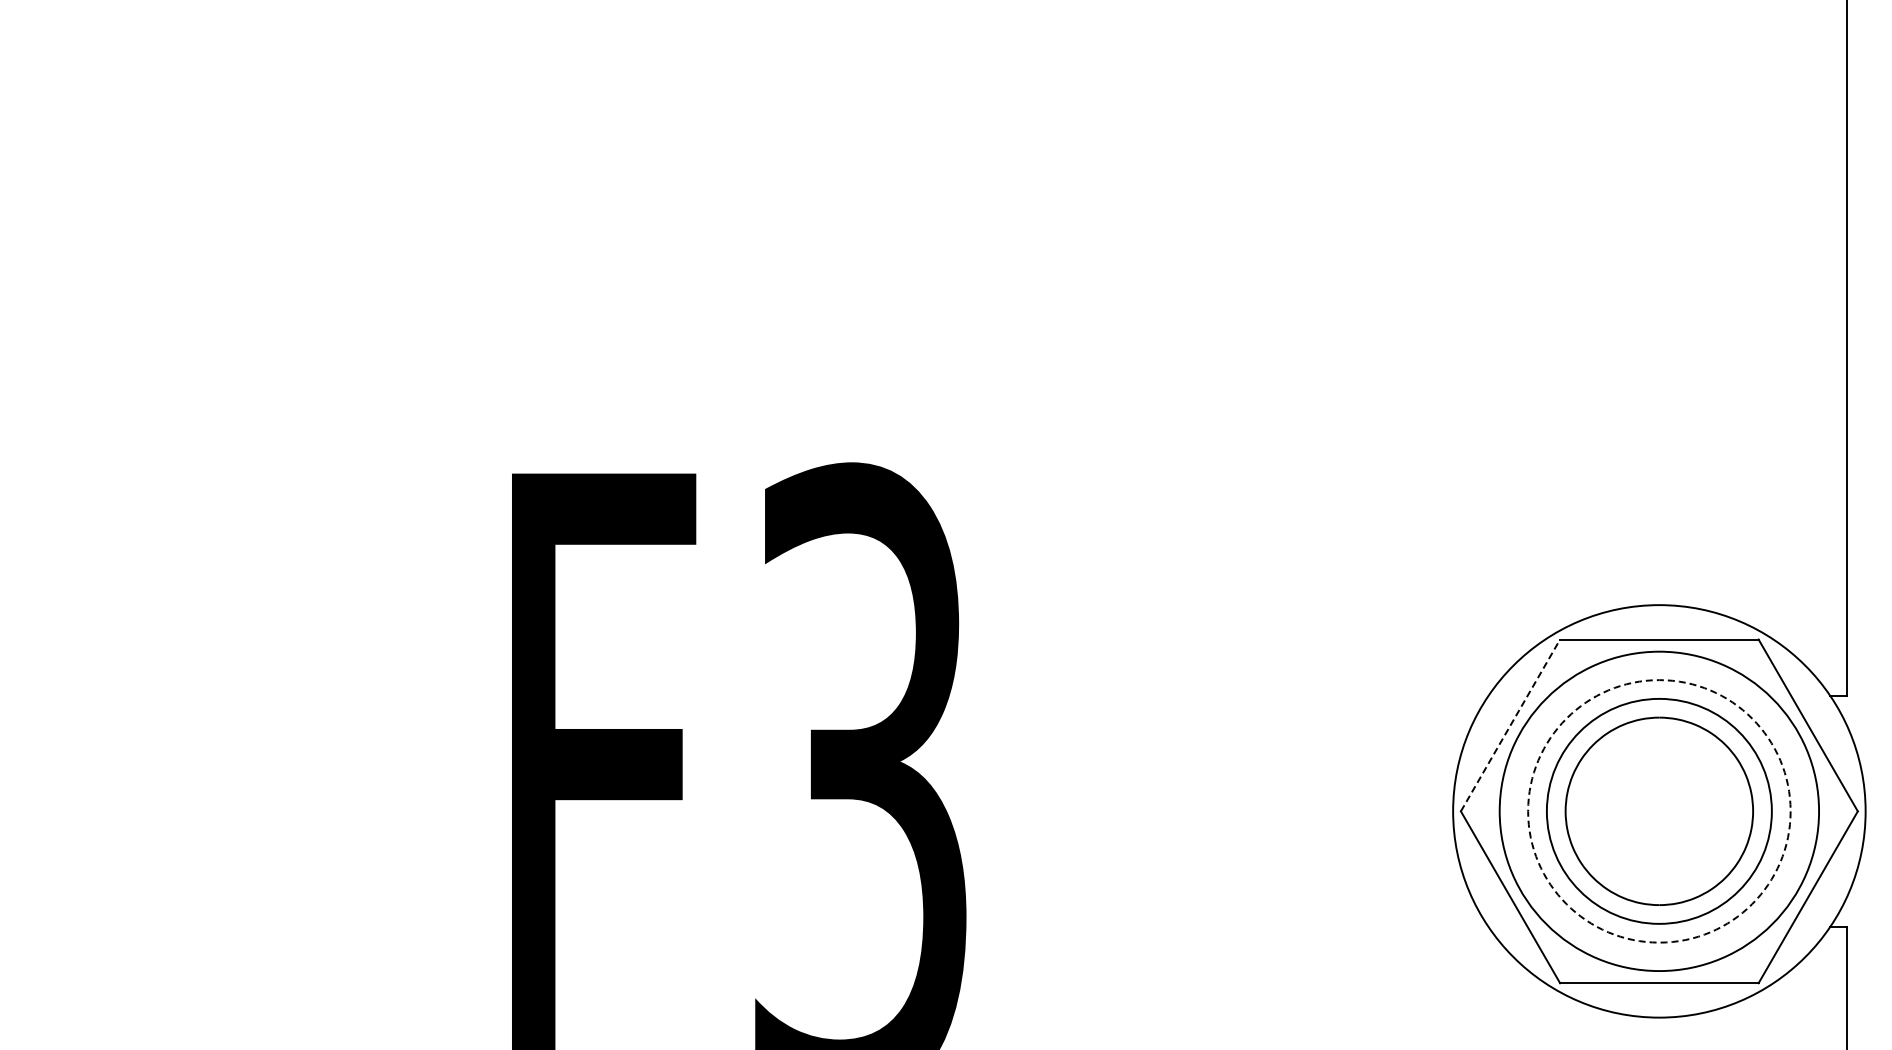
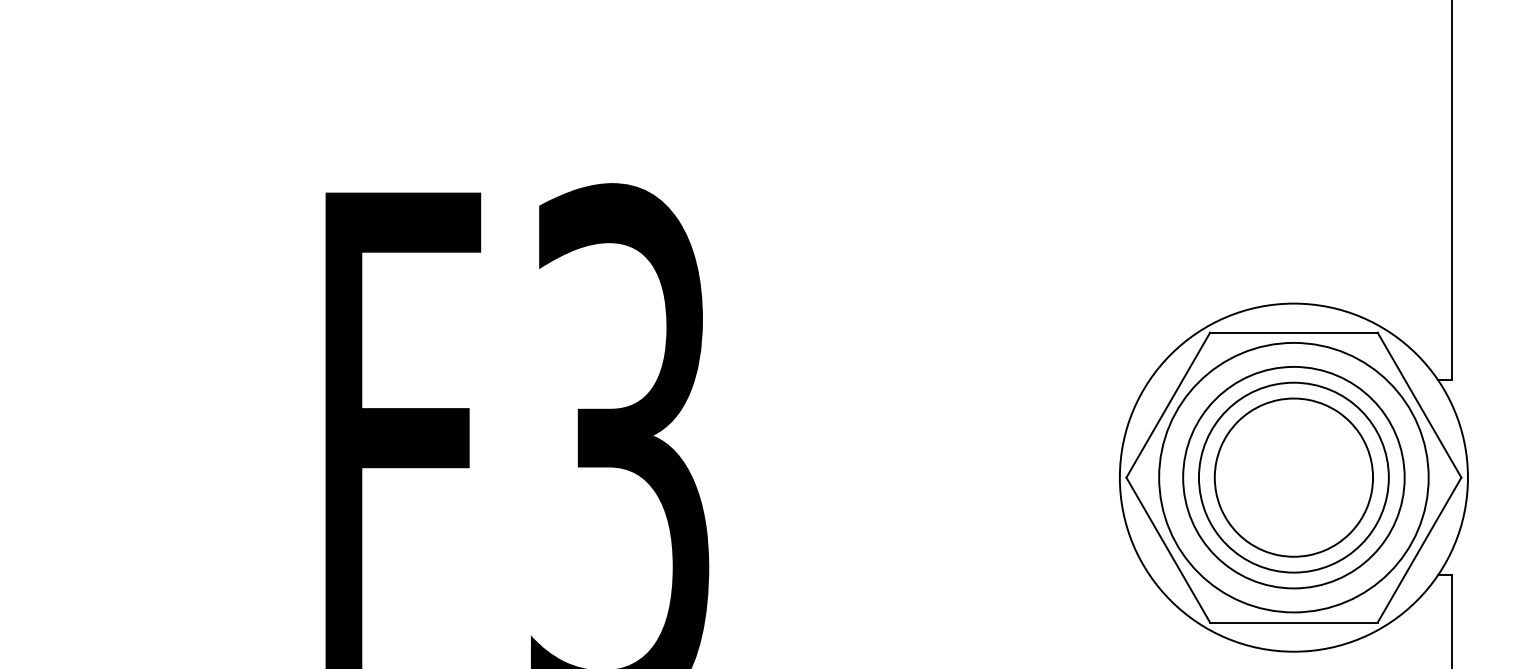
line: (1510, 725) -> (1168, 405), dashed -> solid
circle: (1659, 811) -> (1294, 477), dashed -> solid

